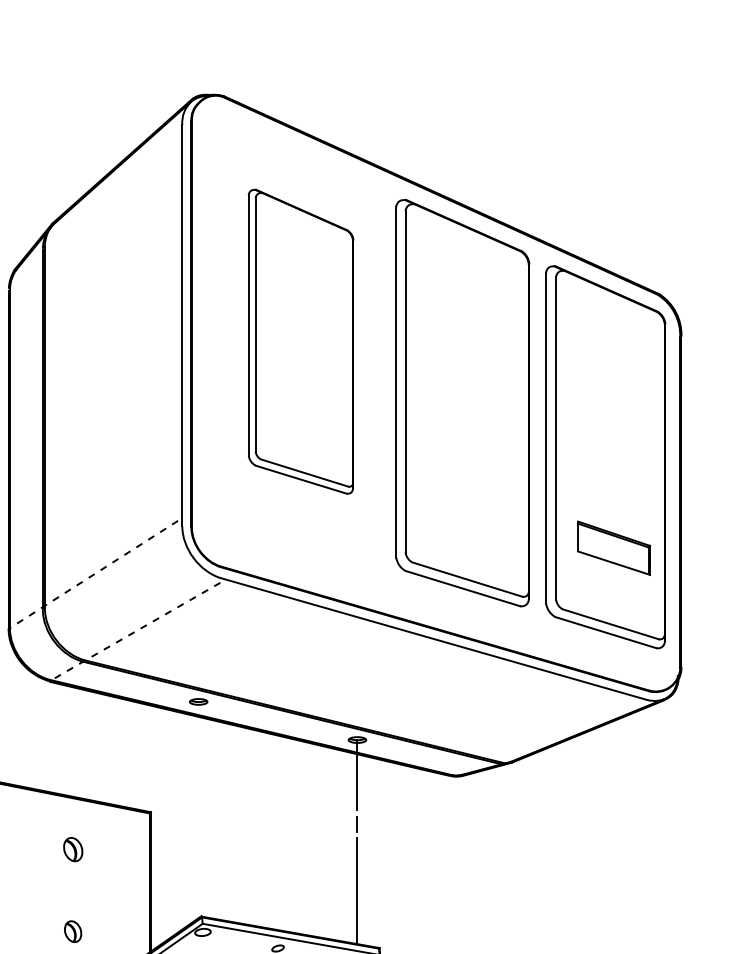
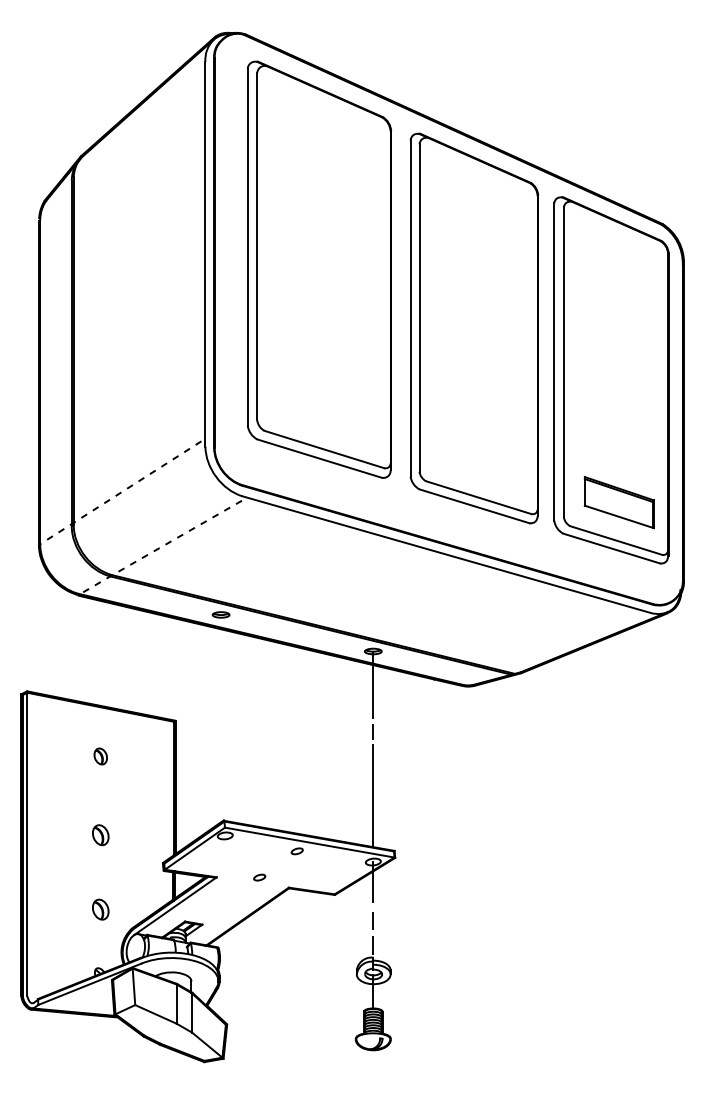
part: (300, 341) -> (318, 269), size x1.43
part: (613, 548) -> (618, 502), moved
part: (72, 849) -> (100, 756), size x0.71

